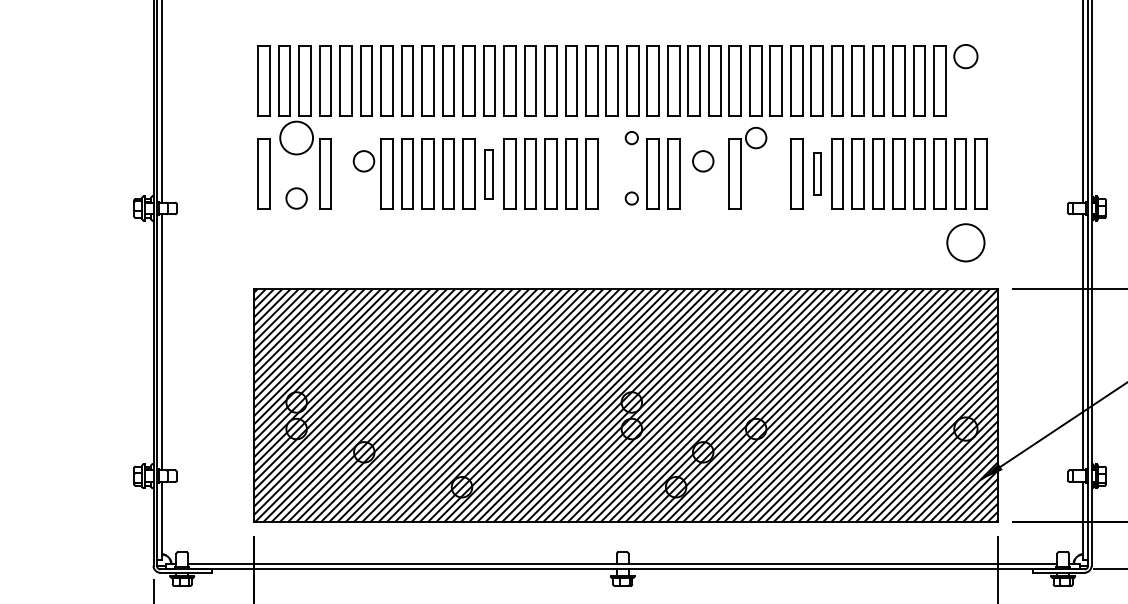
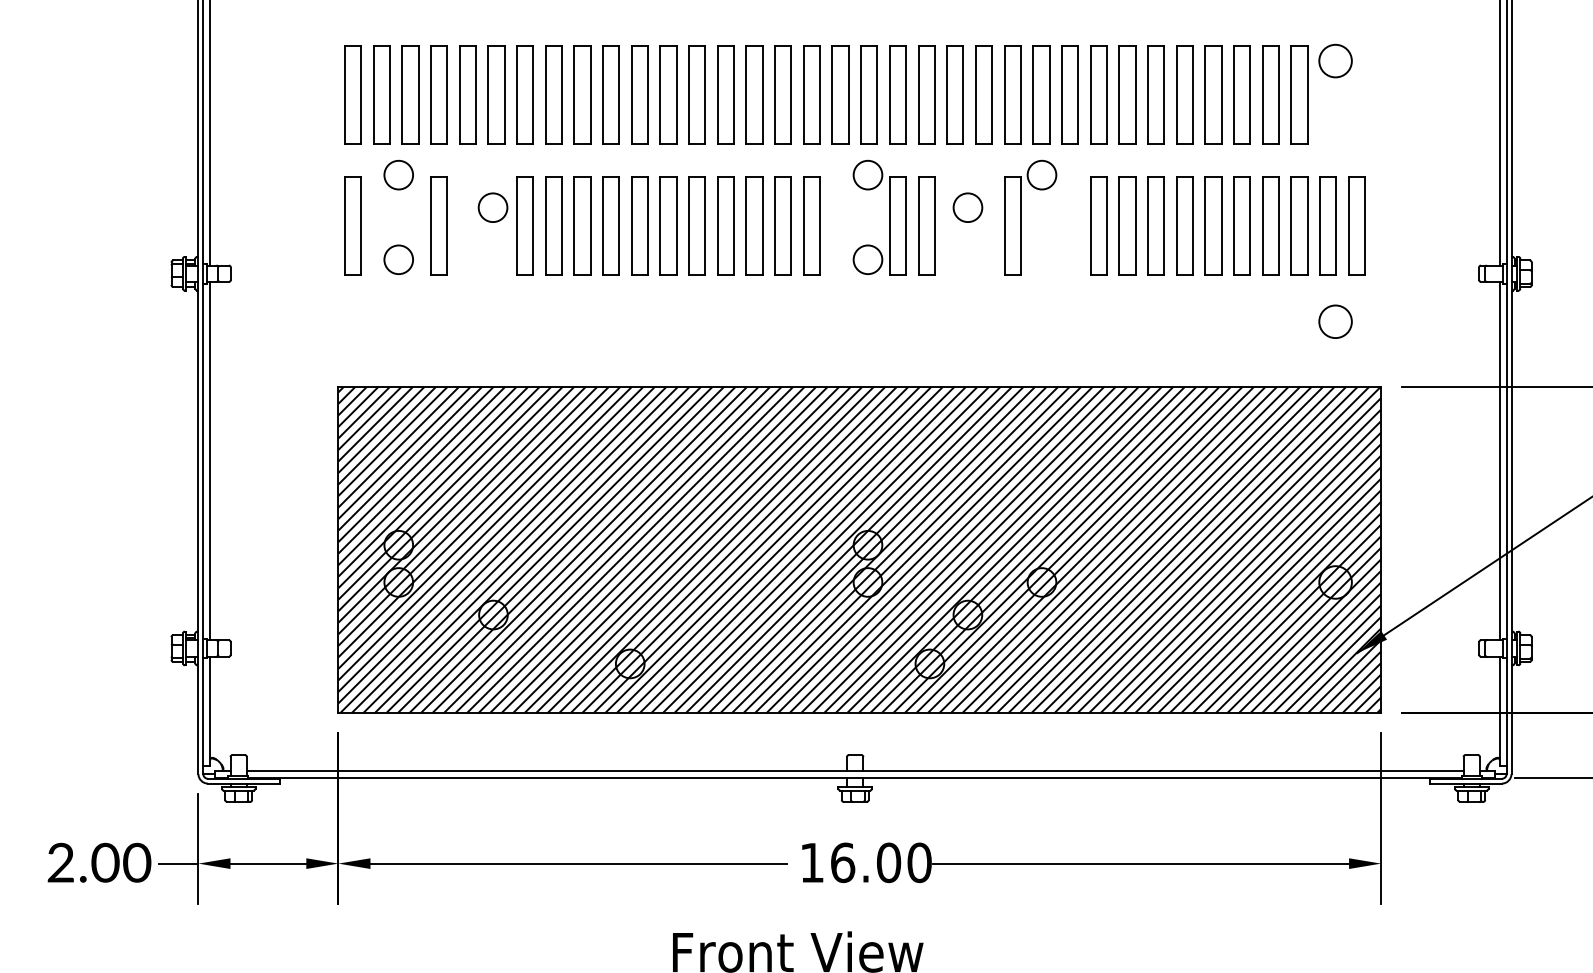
circle: (296, 137) -> (398, 174), size x0.62
circle: (631, 137) -> (867, 174), size x1.67
part: (489, 174) -> (668, 225), size x1.43
part: (817, 174) -> (1127, 225), size x1.67
circle: (631, 198) -> (867, 259), size x1.67
circle: (965, 242) -> (1335, 321), size x0.62

